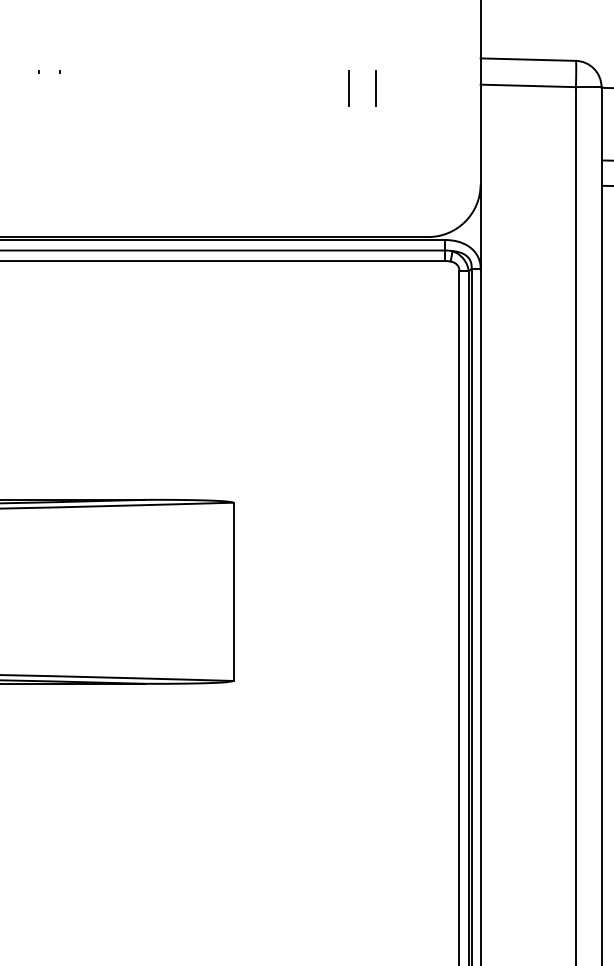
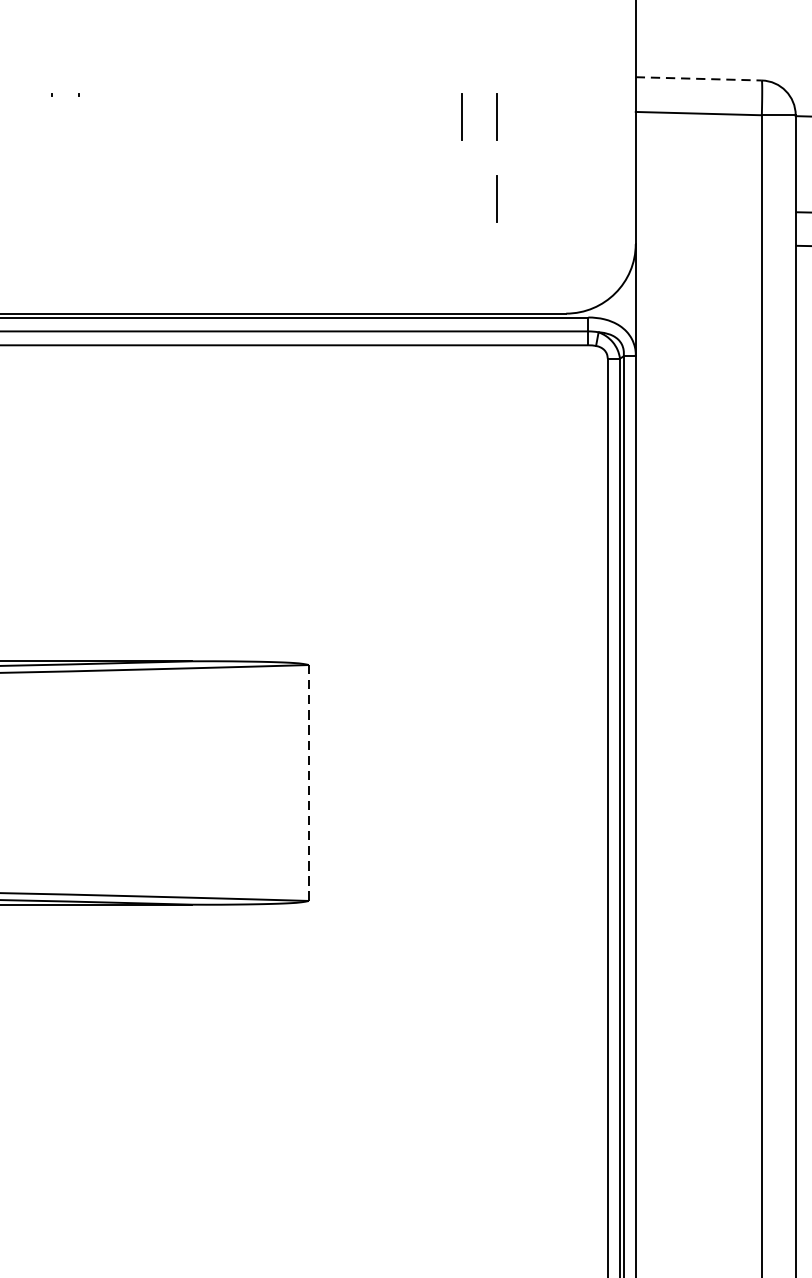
line: (528, 59) -> (699, 78), solid -> dashed
line: (375, 150) -> (496, 199), added
line: (233, 592) -> (308, 783), solid -> dashed

